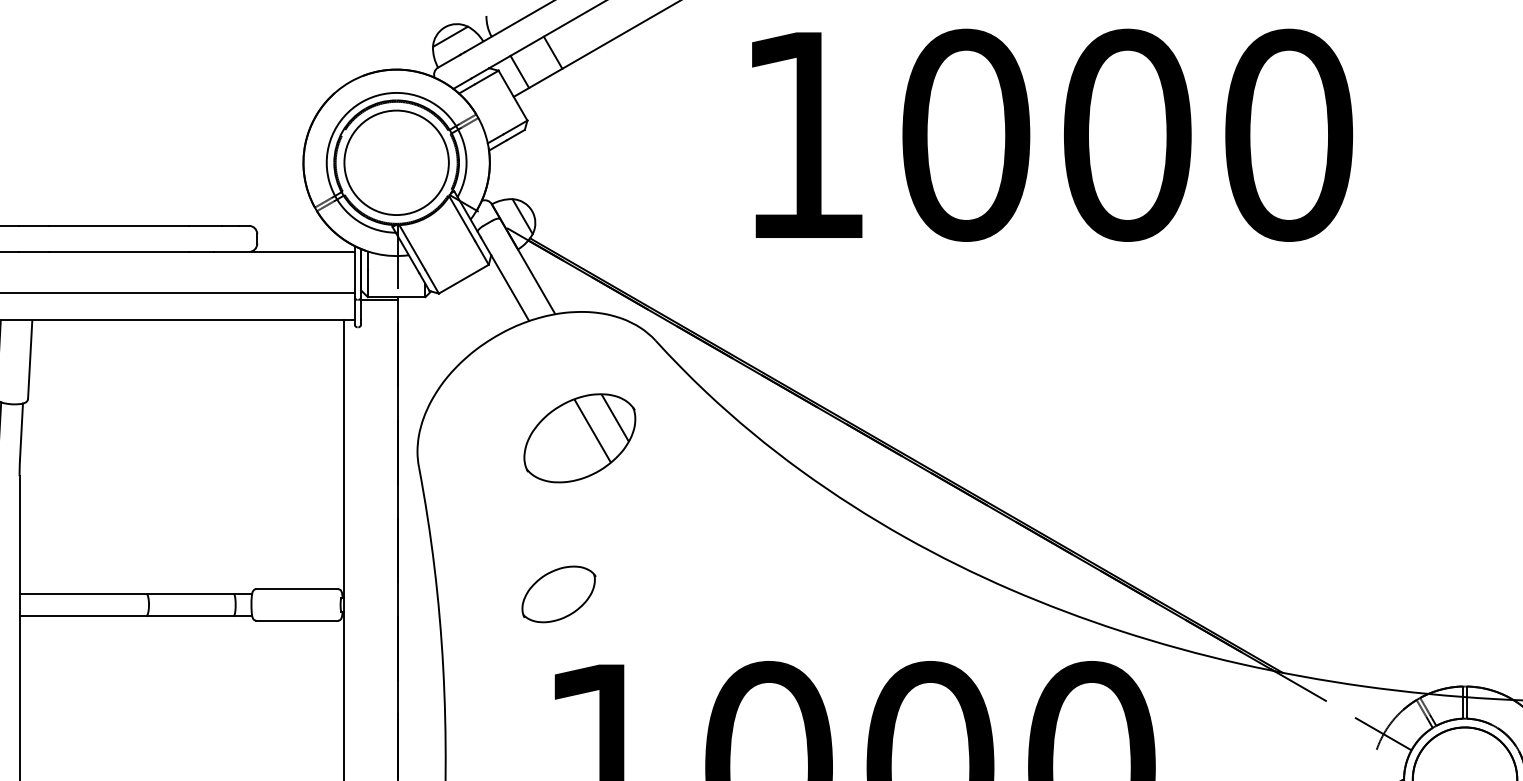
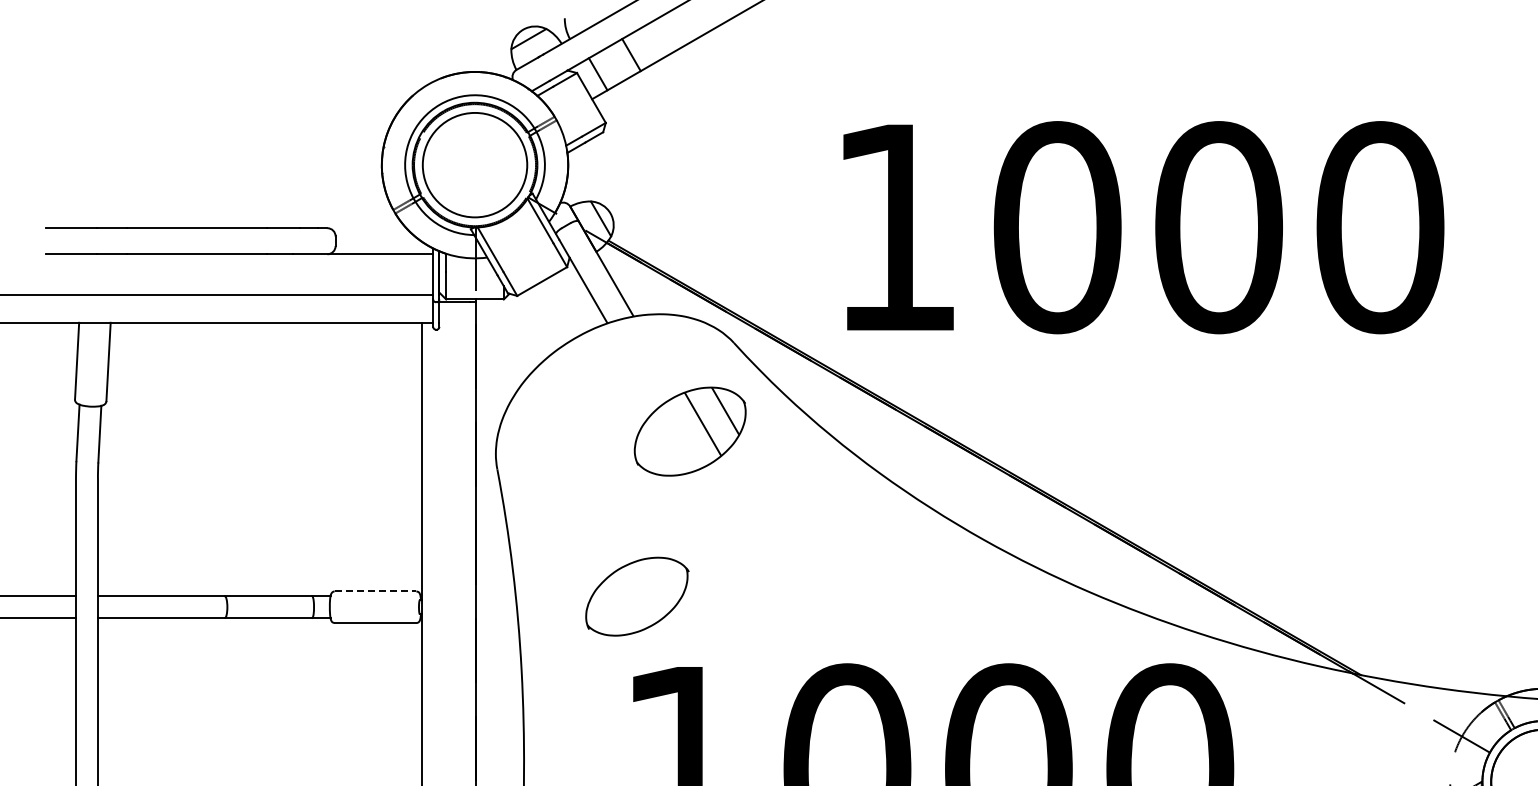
text: (1052, 135) -> (1143, 227), moved
part: (579, 438) -> (689, 431), moved
line: (297, 589) -> (375, 591), solid -> dashed
part: (559, 594) -> (637, 596), size x1.4

